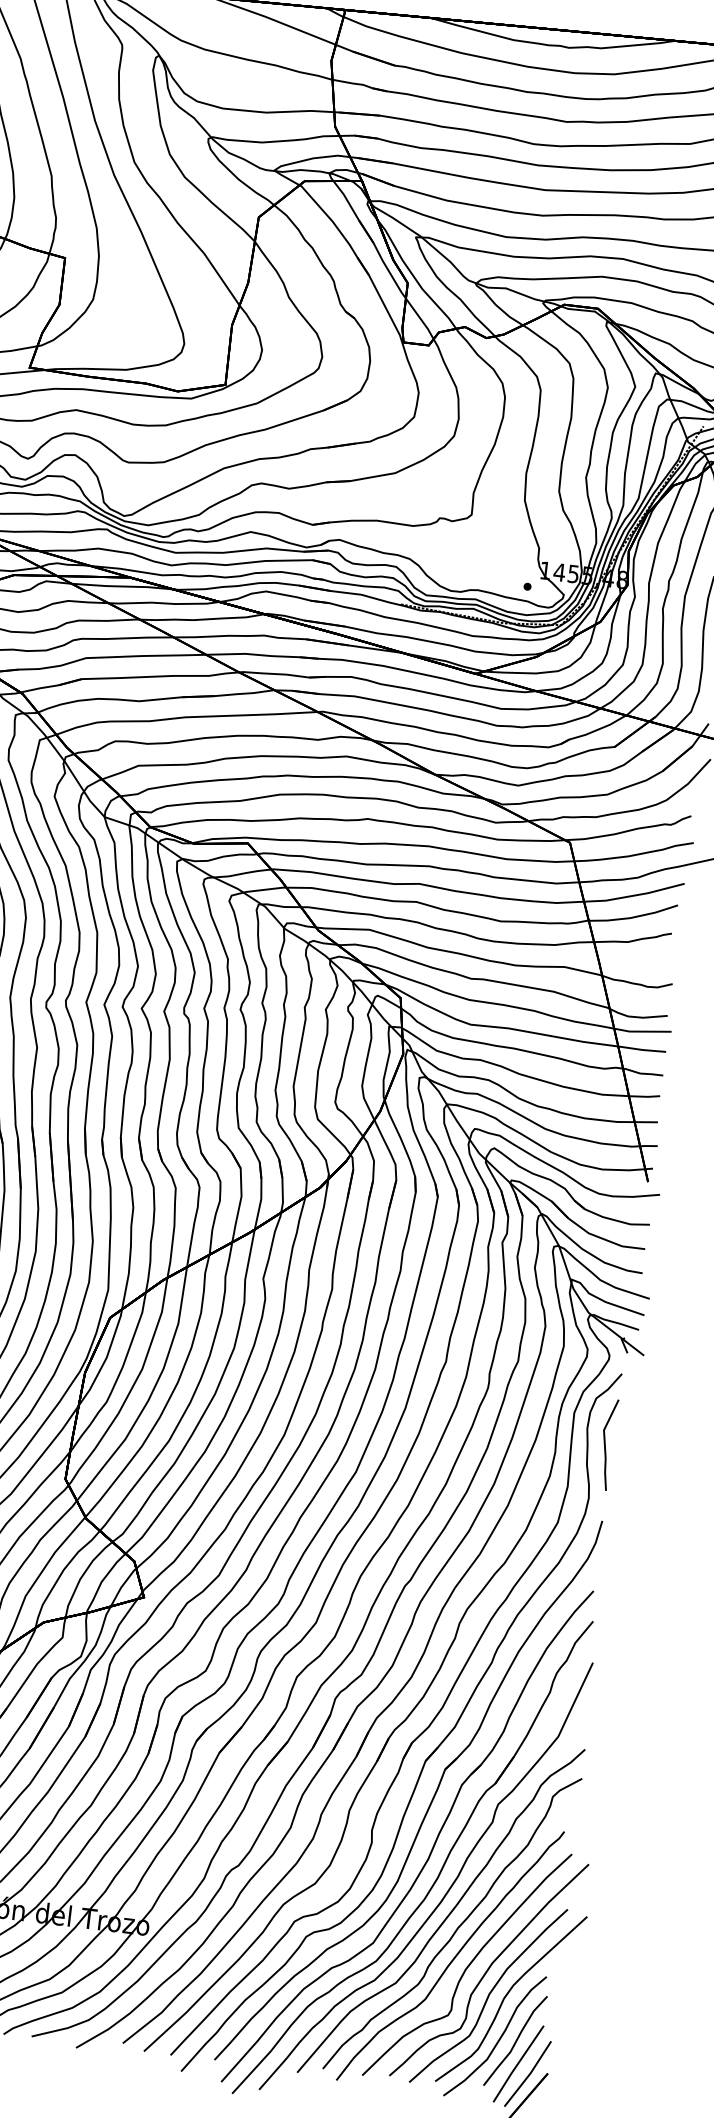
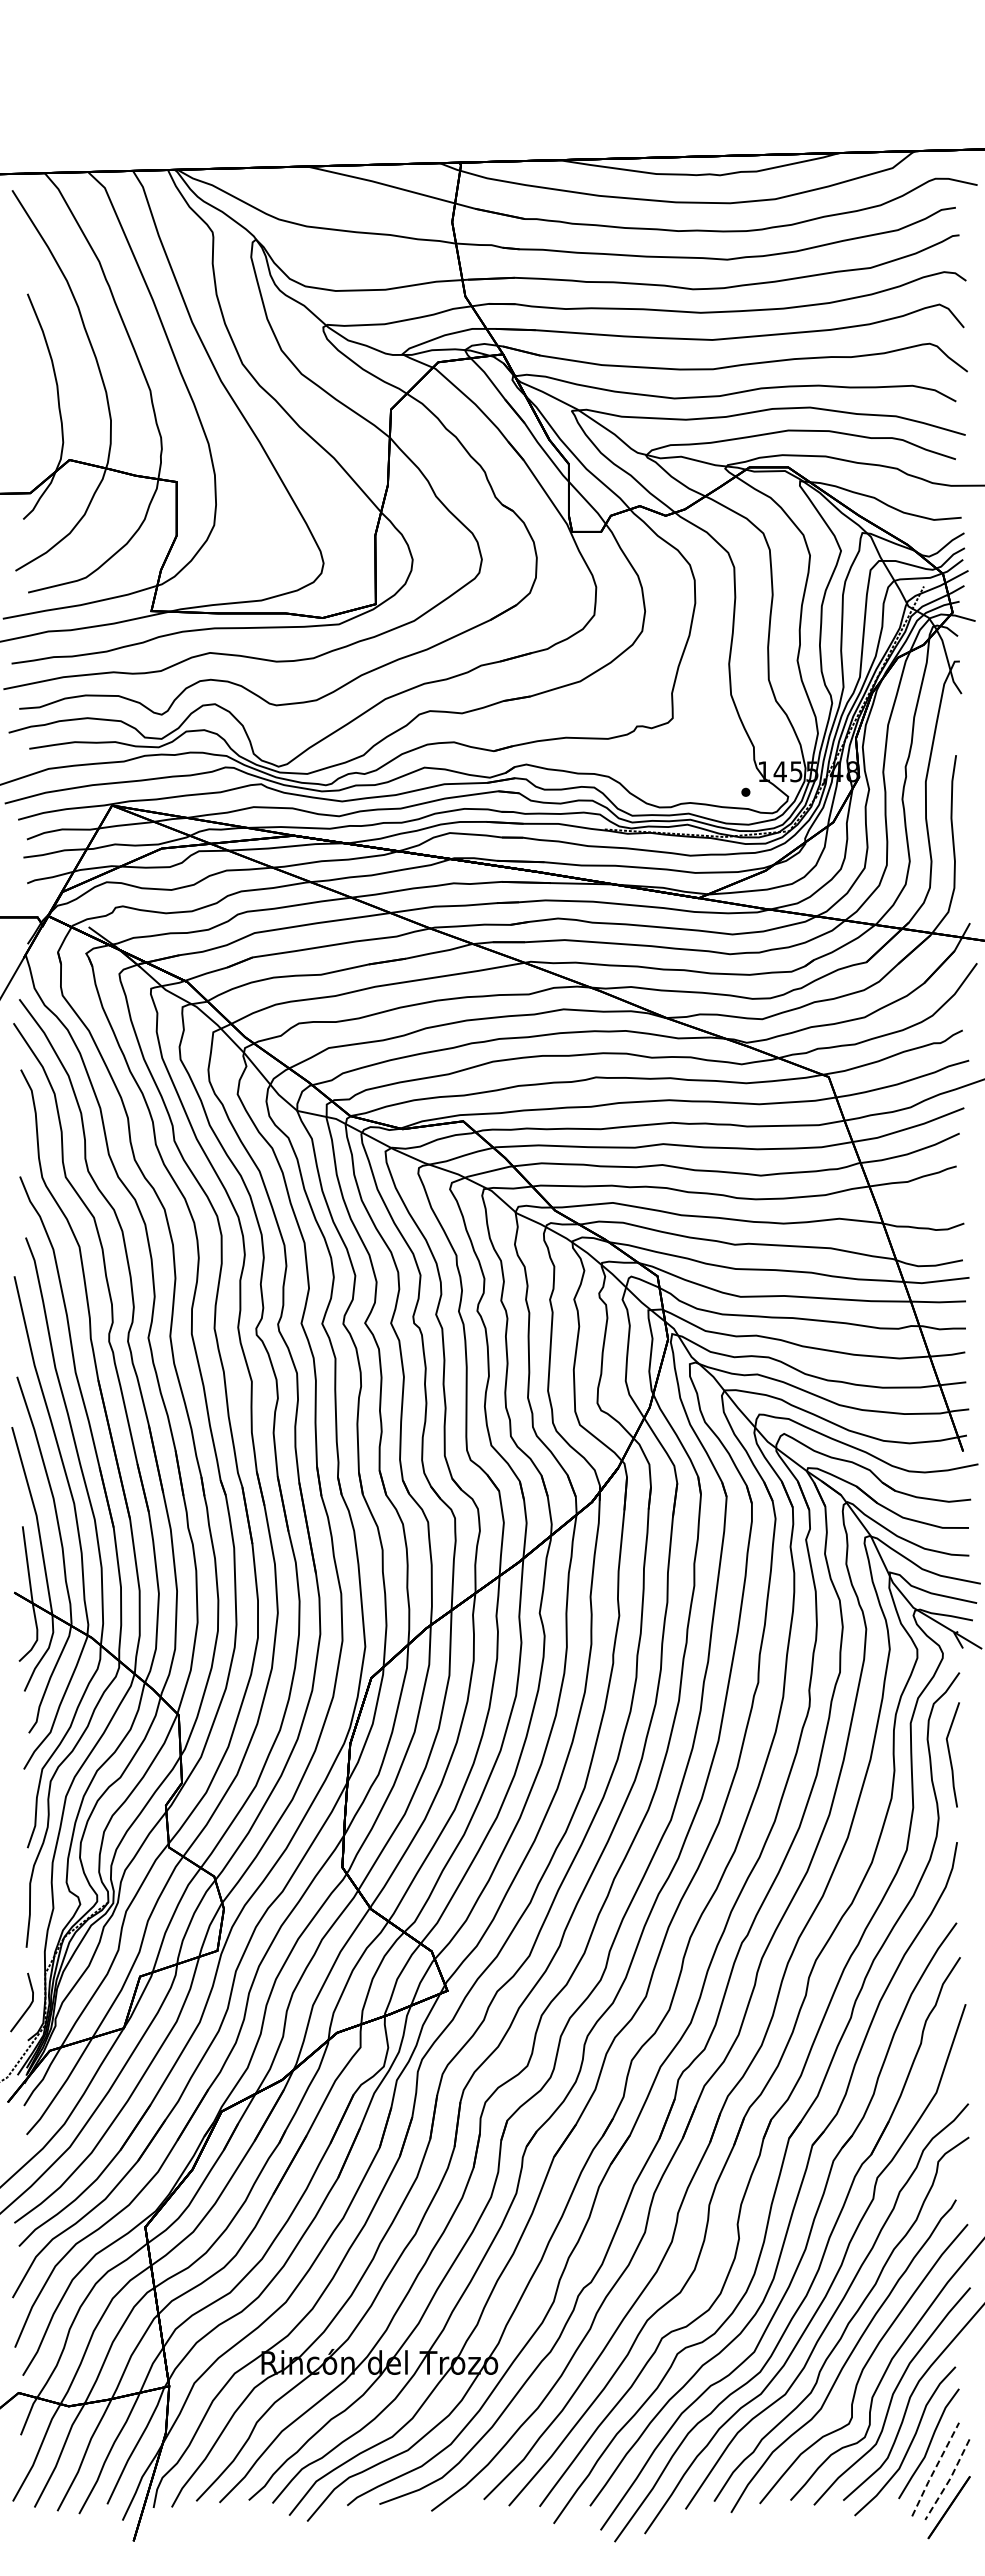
line: (517, 2063) -> (934, 2469), solid -> dashed
line: (529, 2074) -> (949, 2479), solid -> dashed

